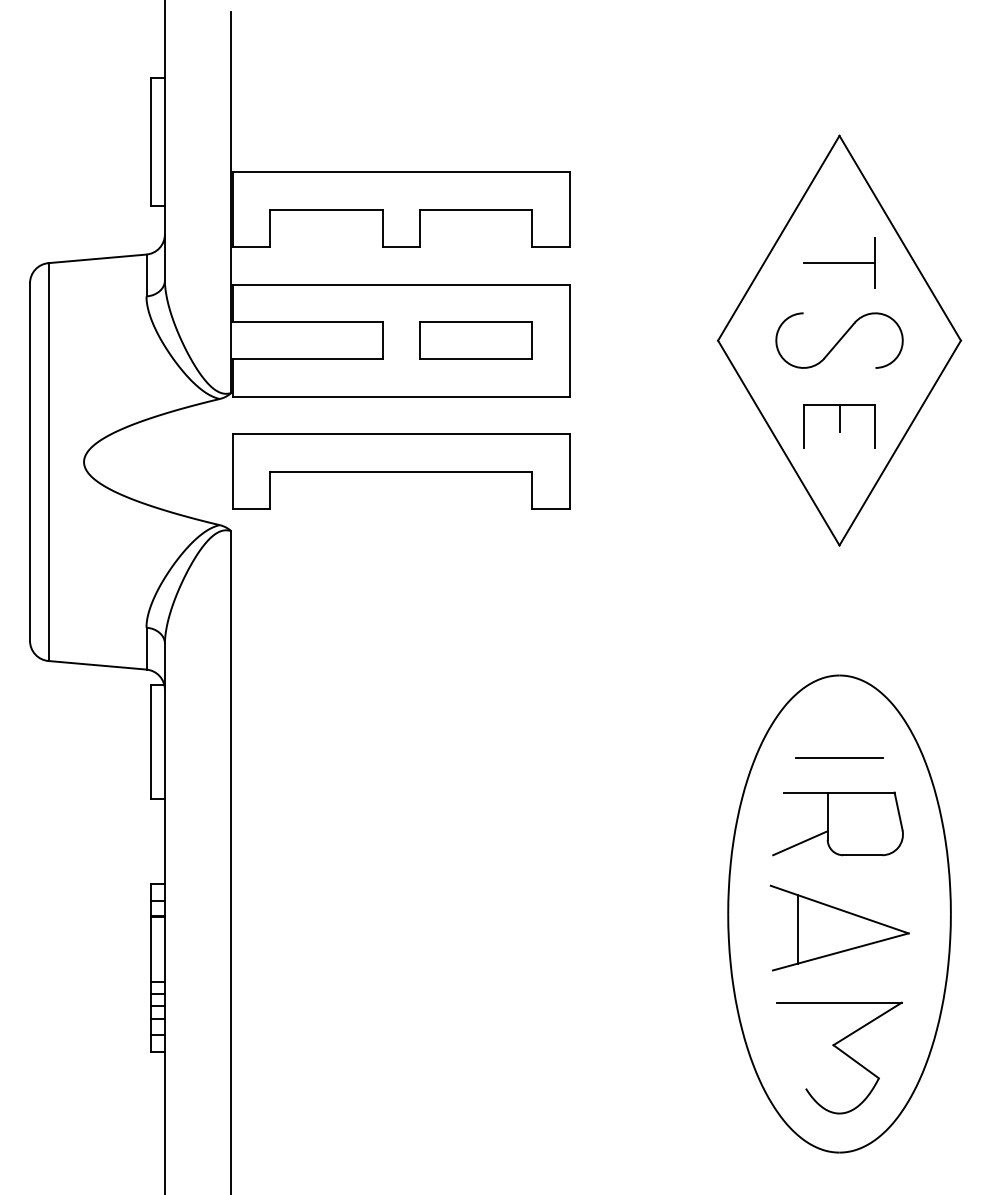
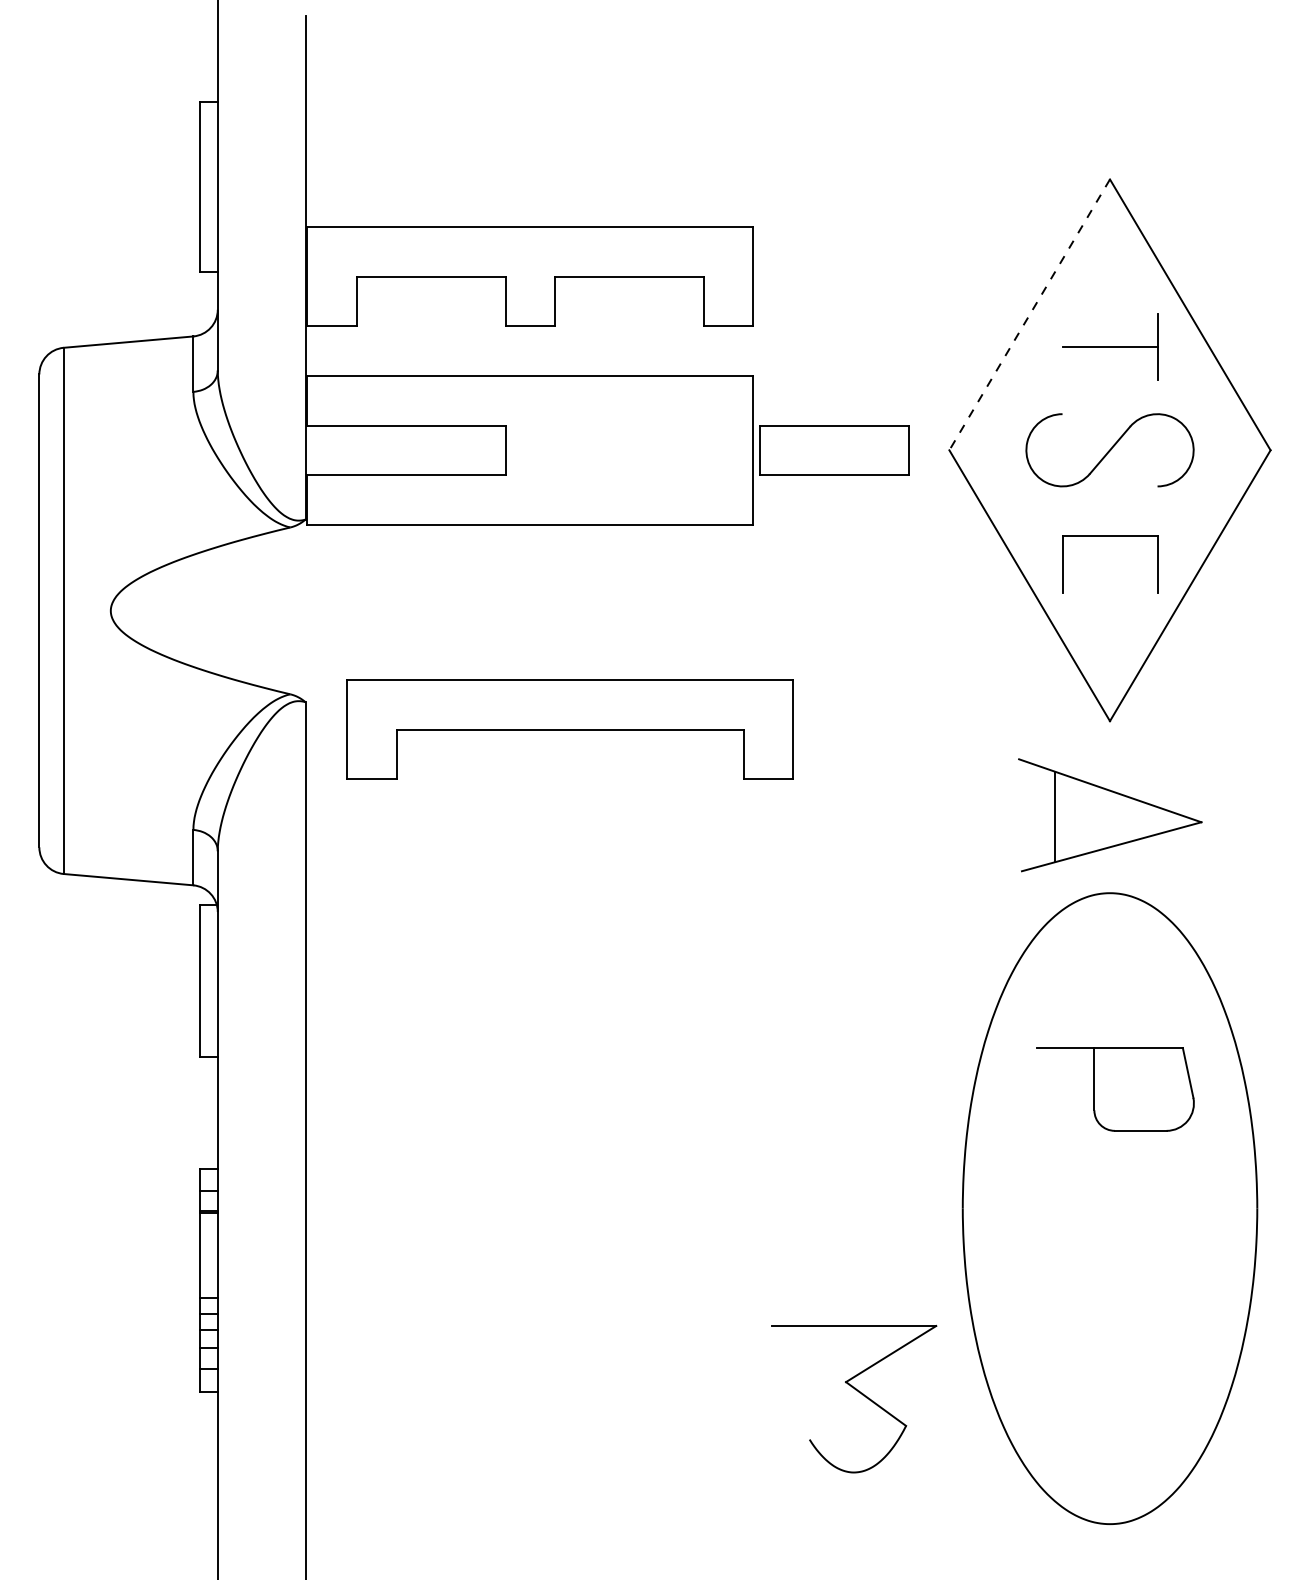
line: (778, 238) -> (1029, 315), solid -> dashed
part: (476, 340) -> (834, 450), moved
line: (839, 418) -> (1109, 553), removed
part: (400, 471) -> (569, 729), moved
line: (839, 758) -> (1109, 1002), removed
line: (800, 842) -> (1058, 1114), removed
part: (839, 928) -> (1110, 815), moved
part: (843, 1053) -> (859, 1393), moved

